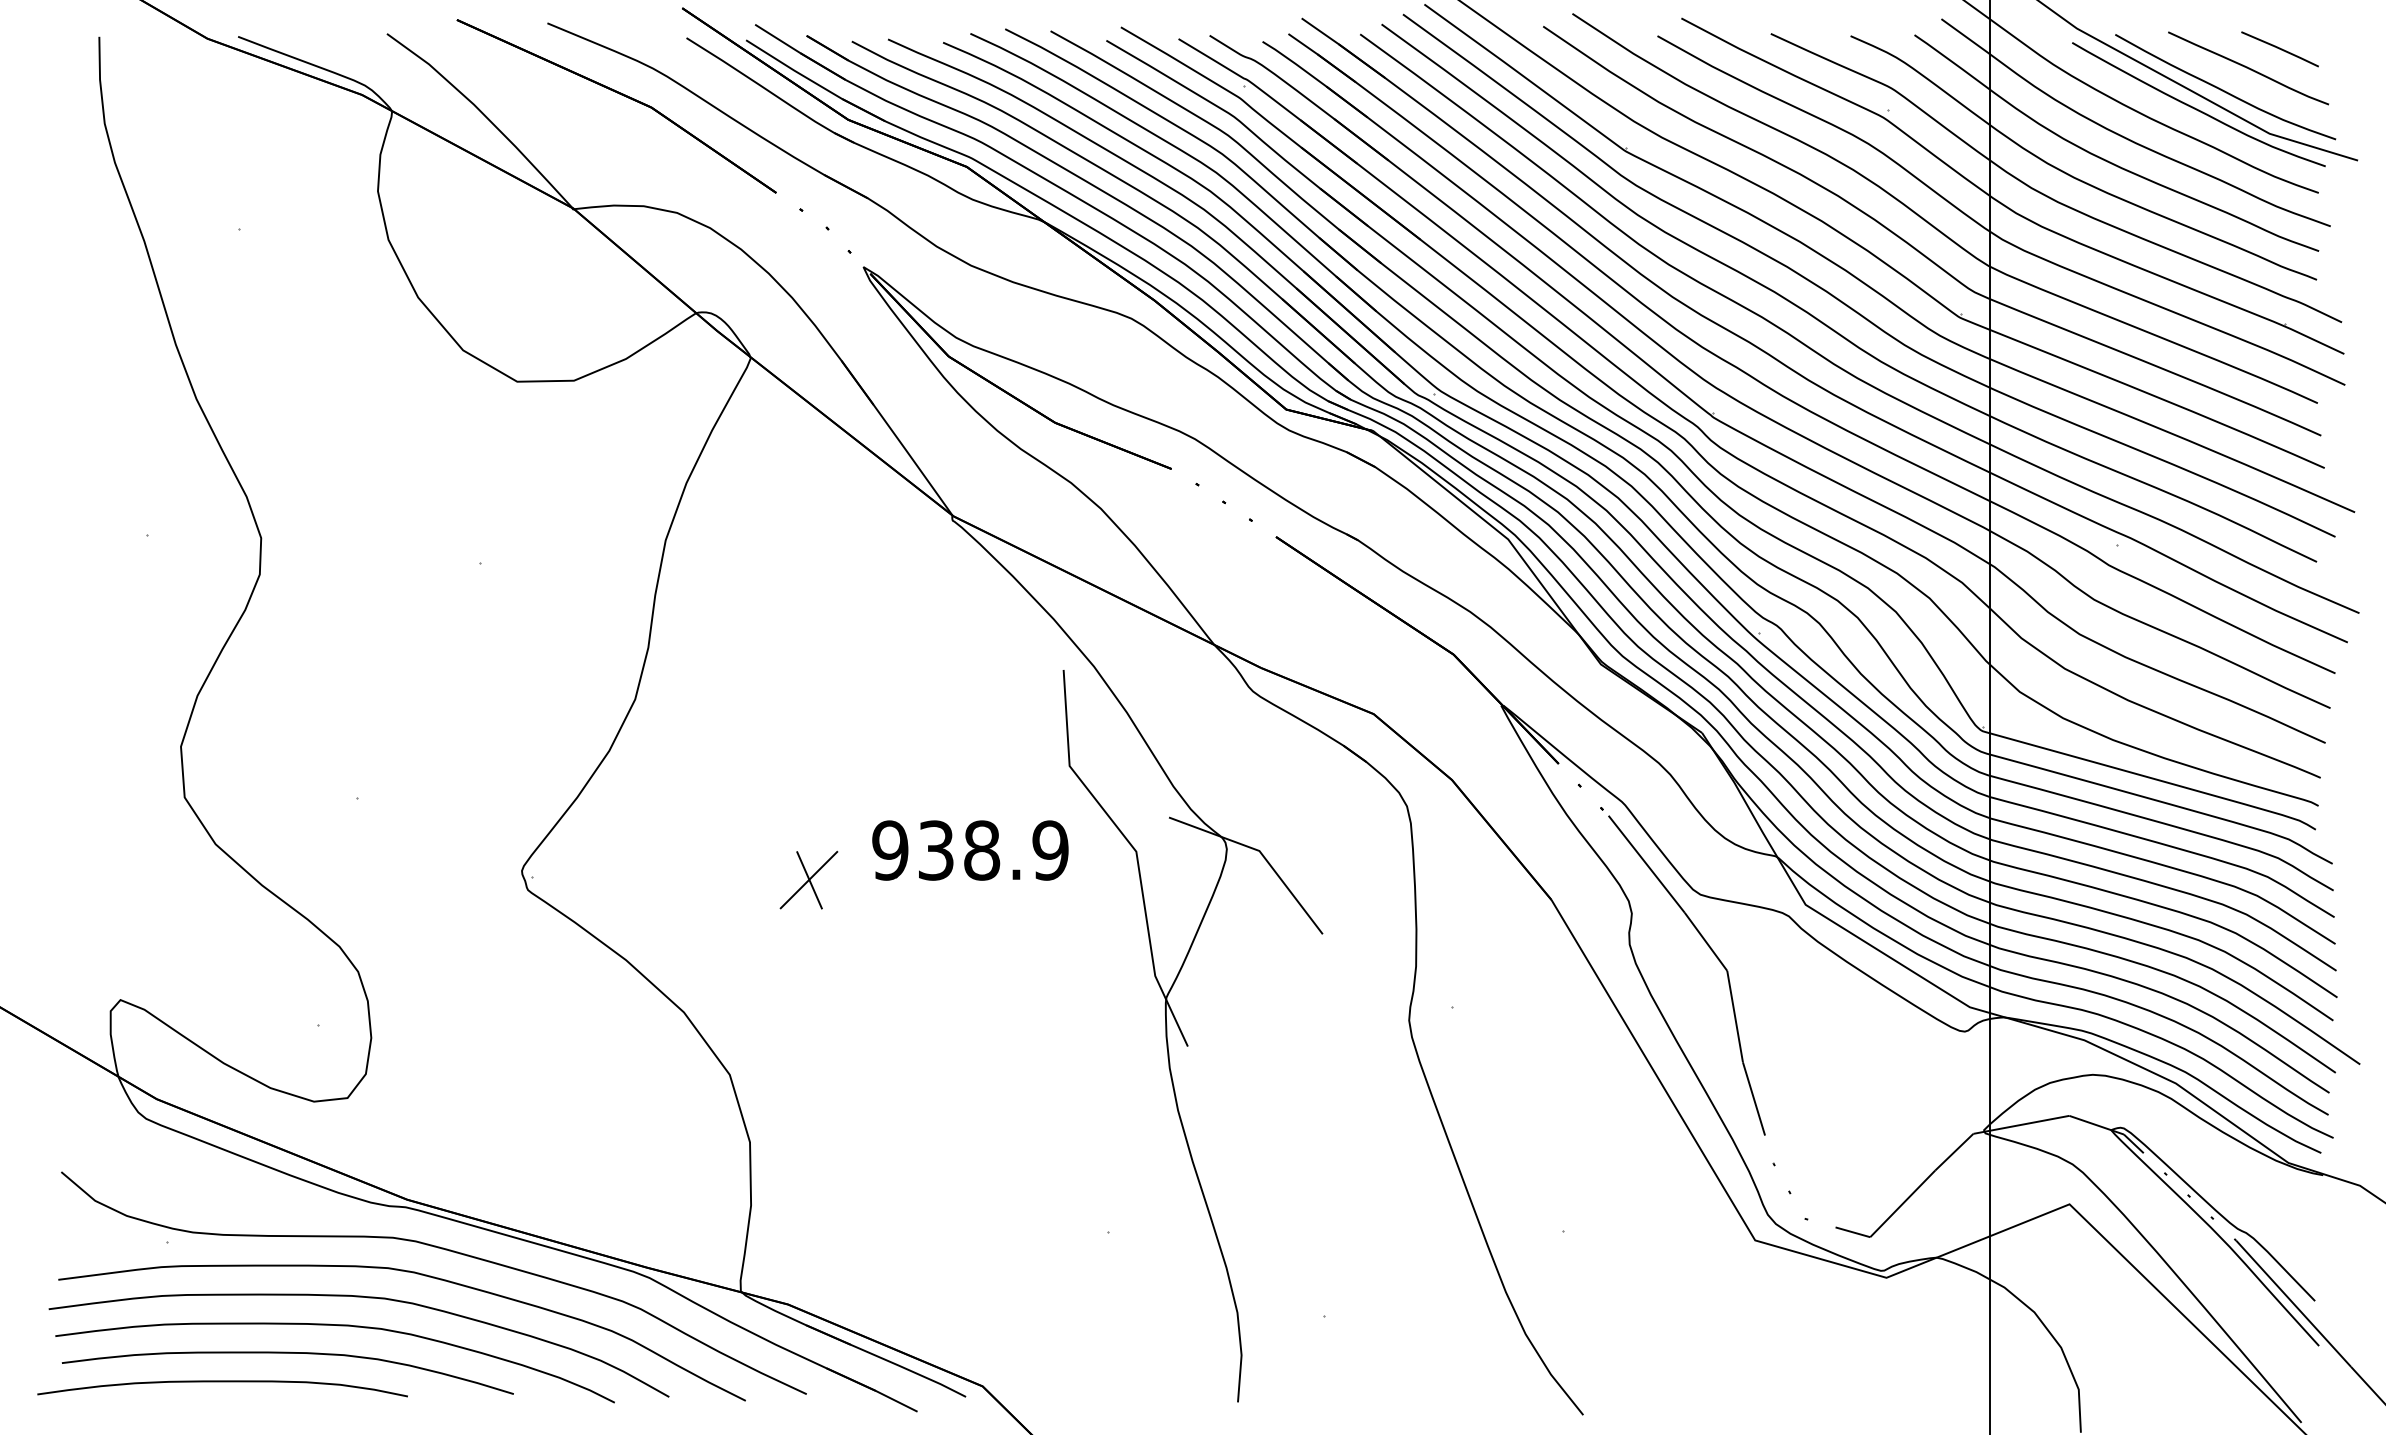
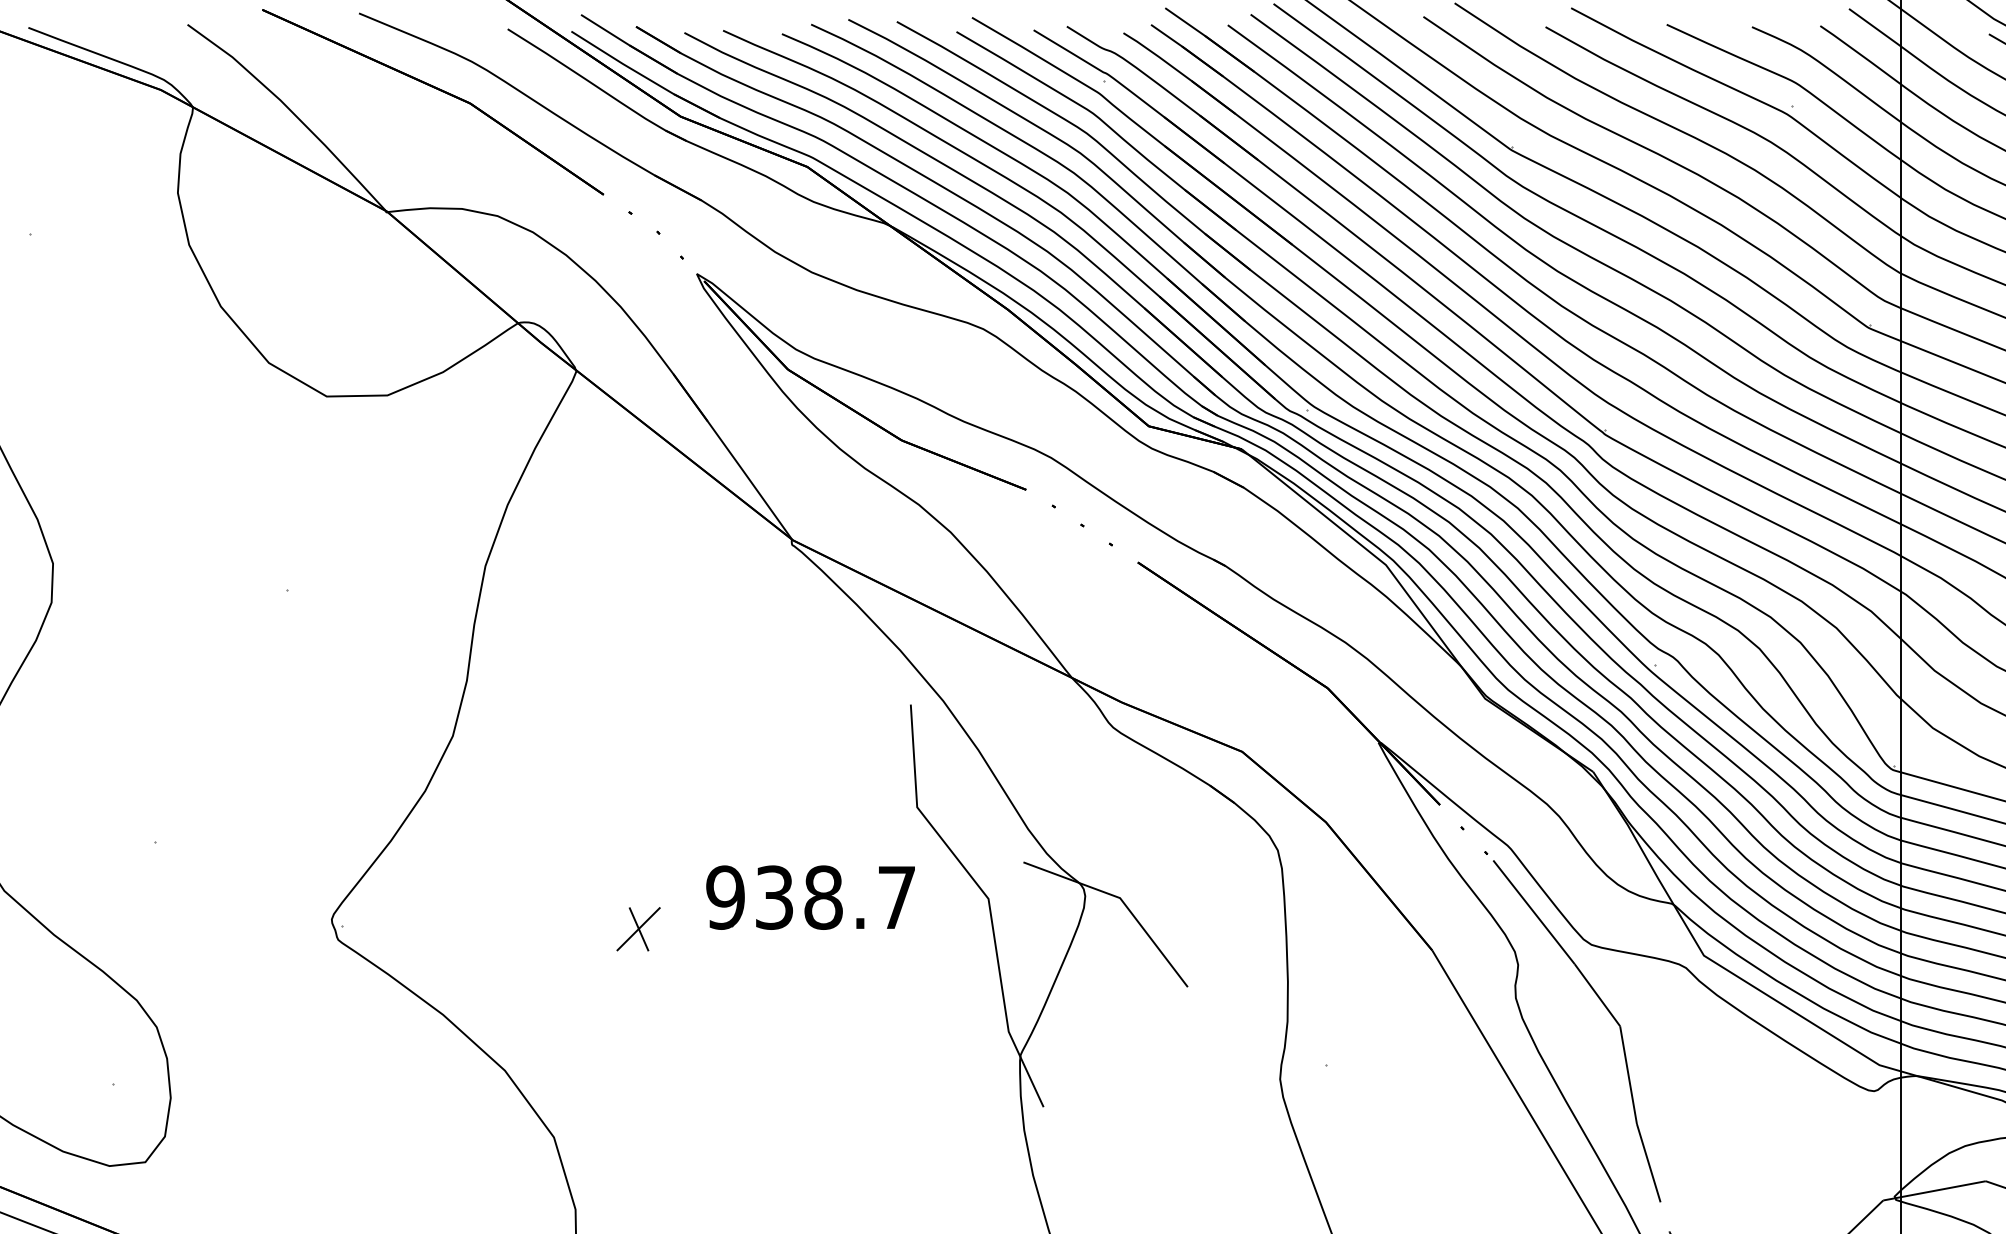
text: (1050, 850) -> (896, 897), 938.9 -> 938.7
part: (808, 879) -> (638, 928), size x0.7

